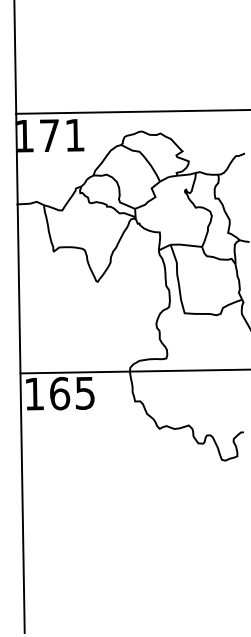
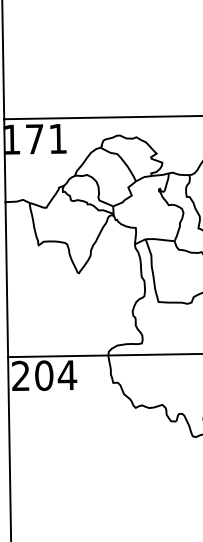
text: (59, 393) -> (43, 375), 165 -> 204

